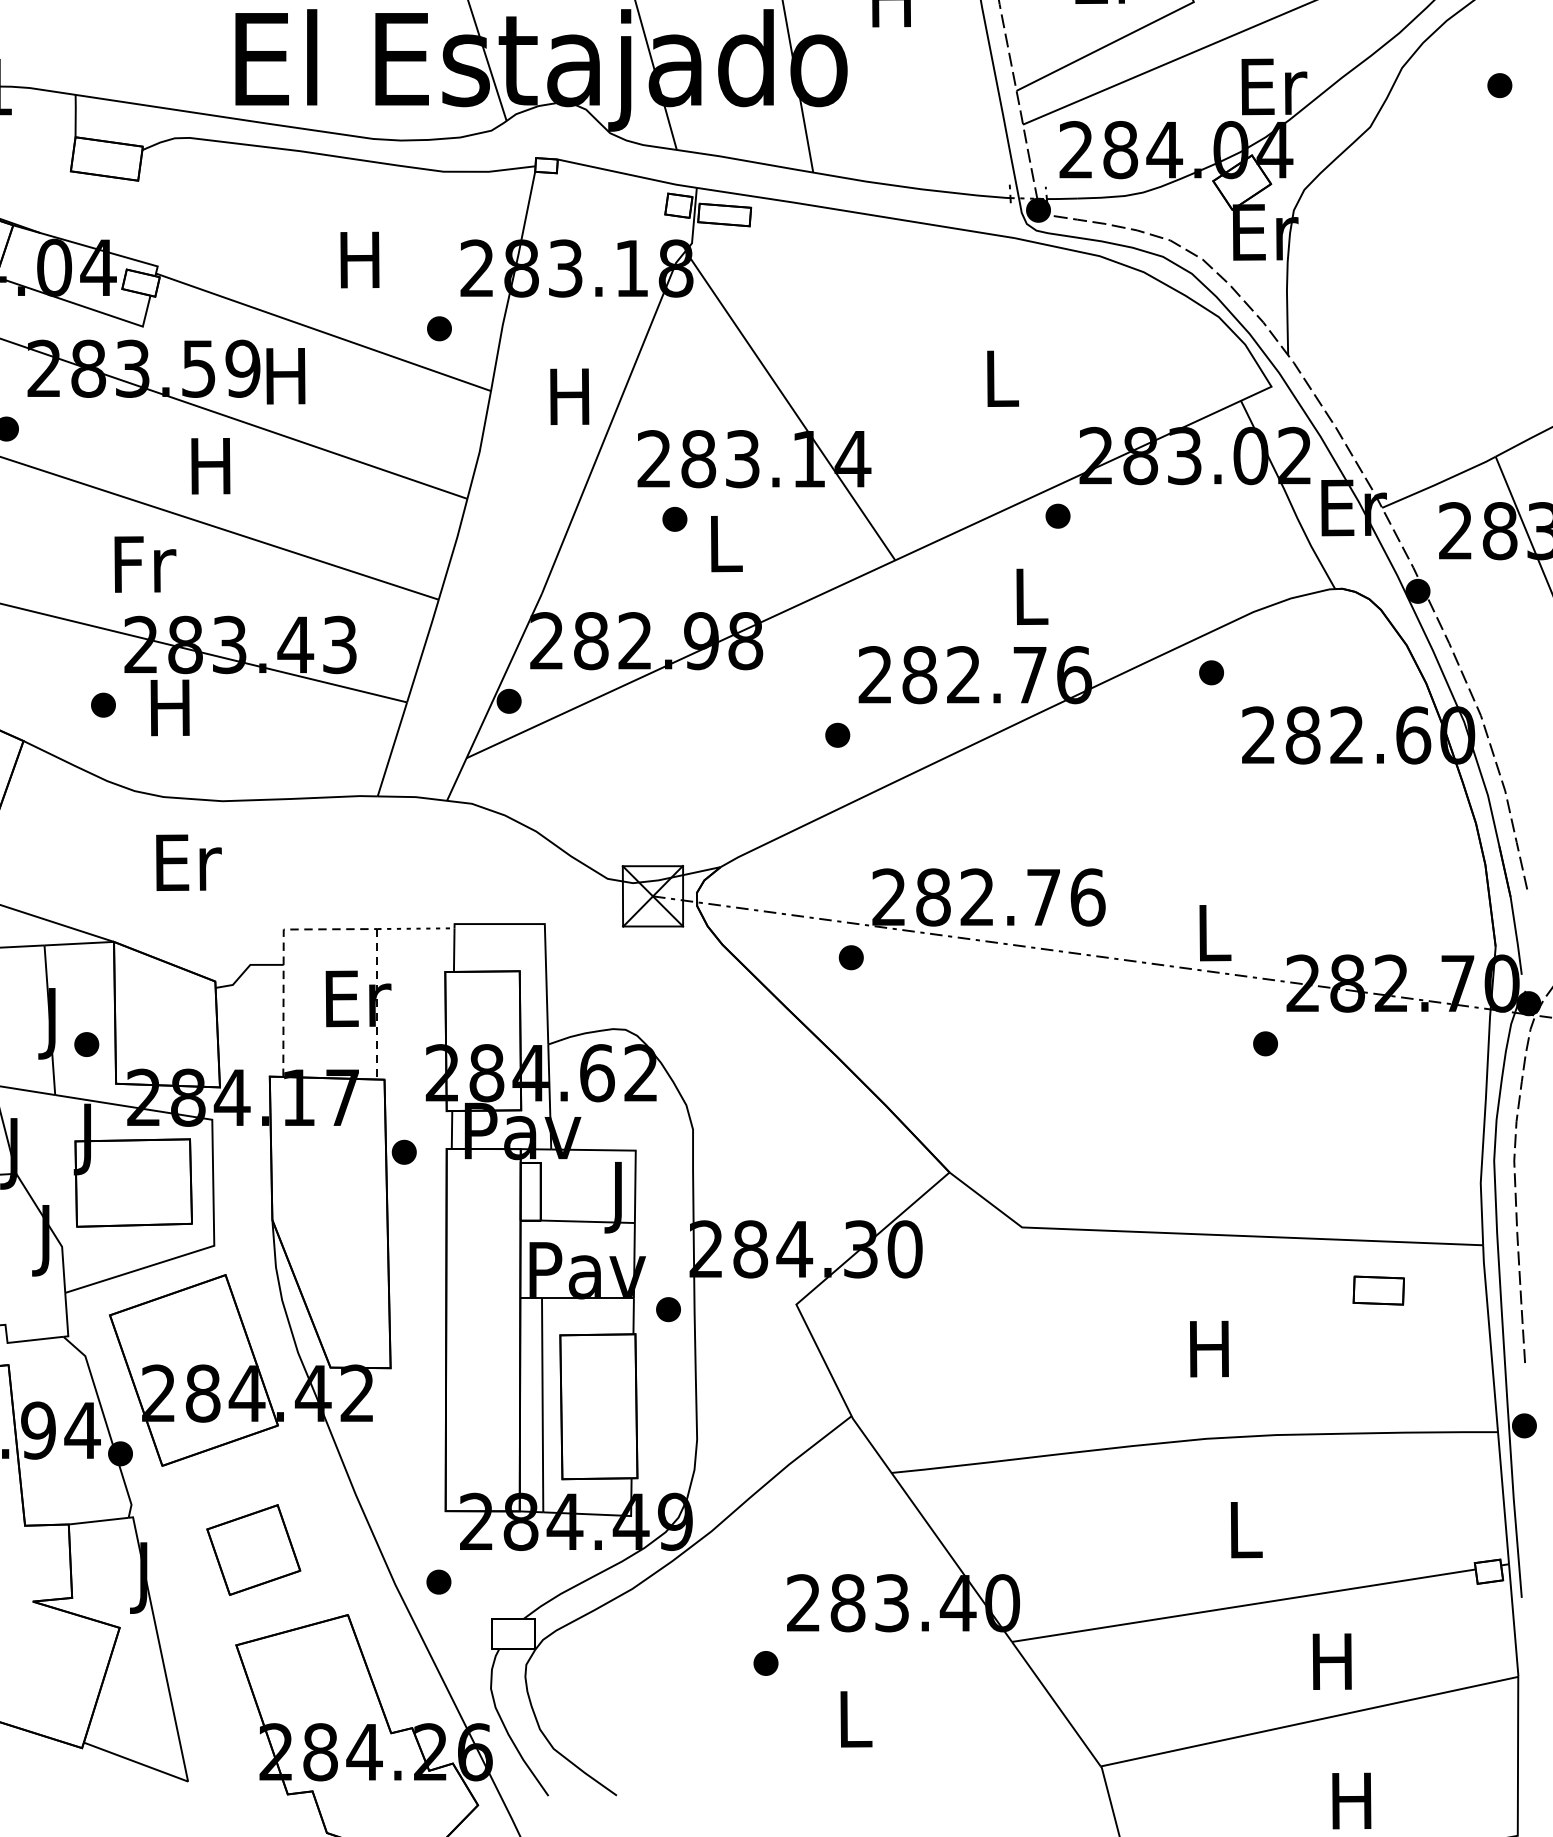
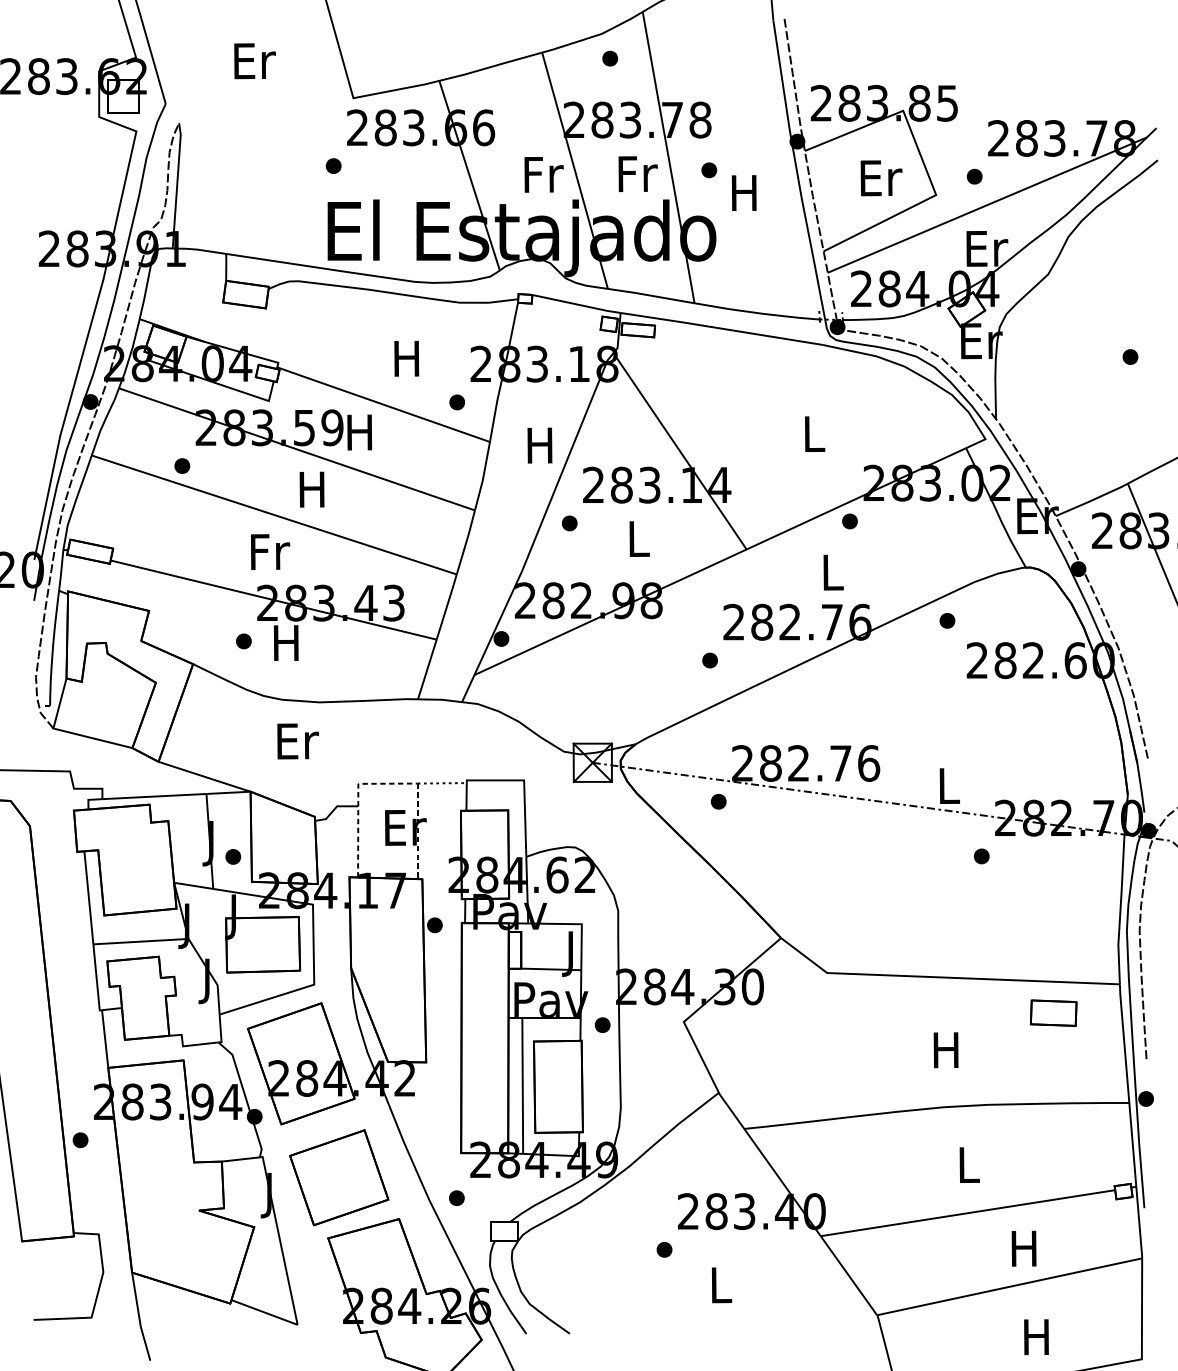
part: (1499, 84) -> (1130, 356), moved
part: (674, 519) -> (569, 523), moved
part: (1378, 1289) -> (1053, 1012), size x1.43
part: (254, 1549) -> (339, 1177), size x1.67

